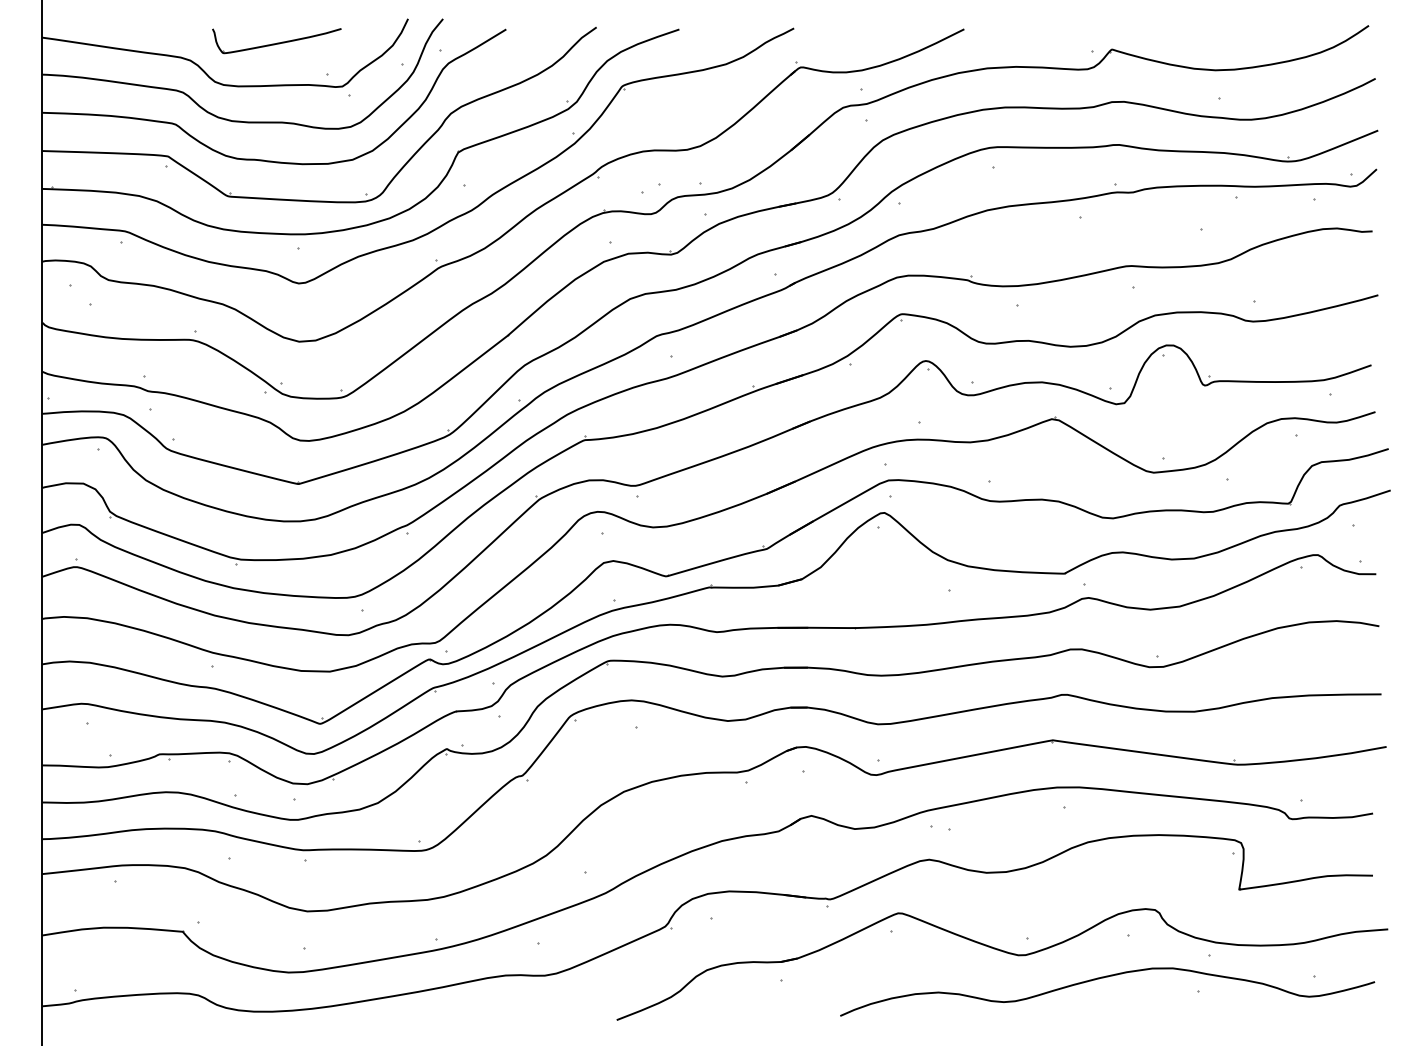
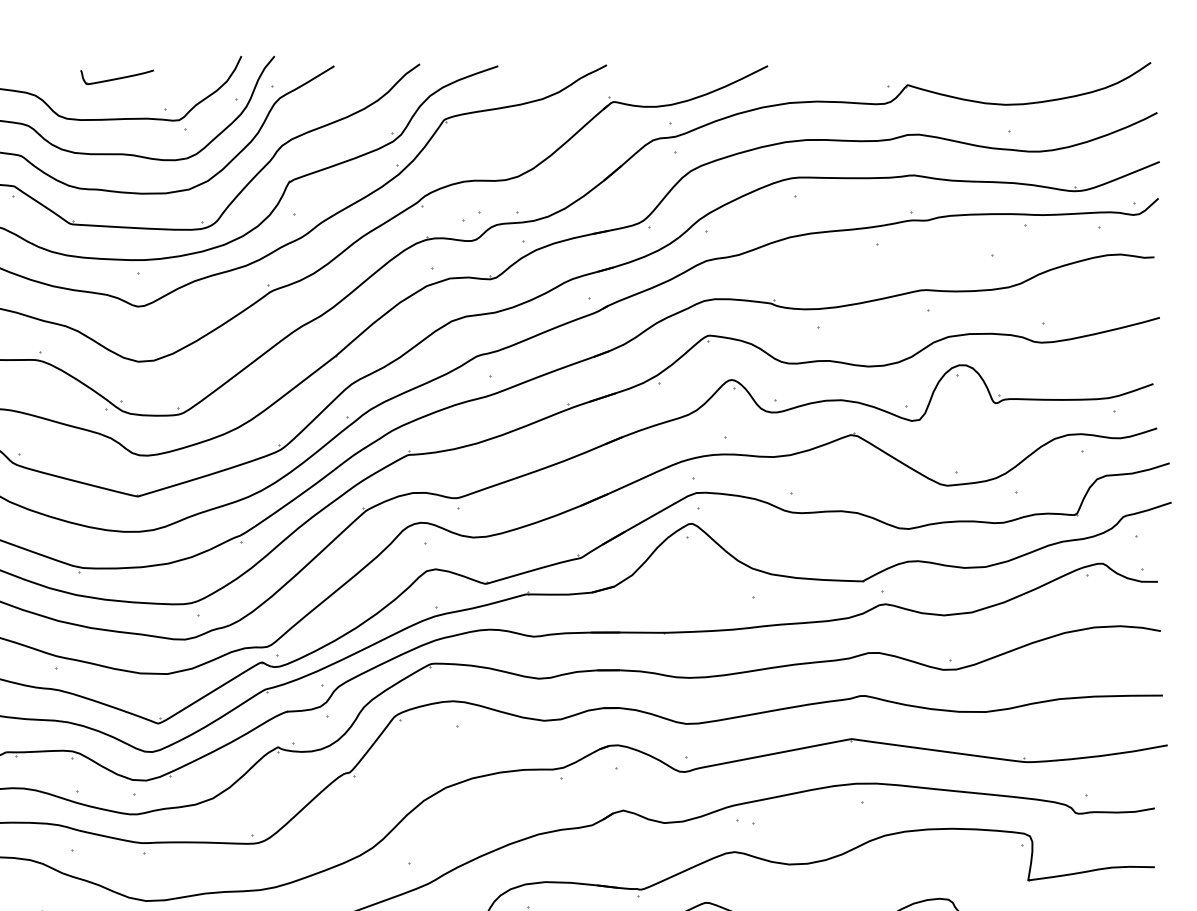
part: (276, 41) -> (116, 77), size x0.6

